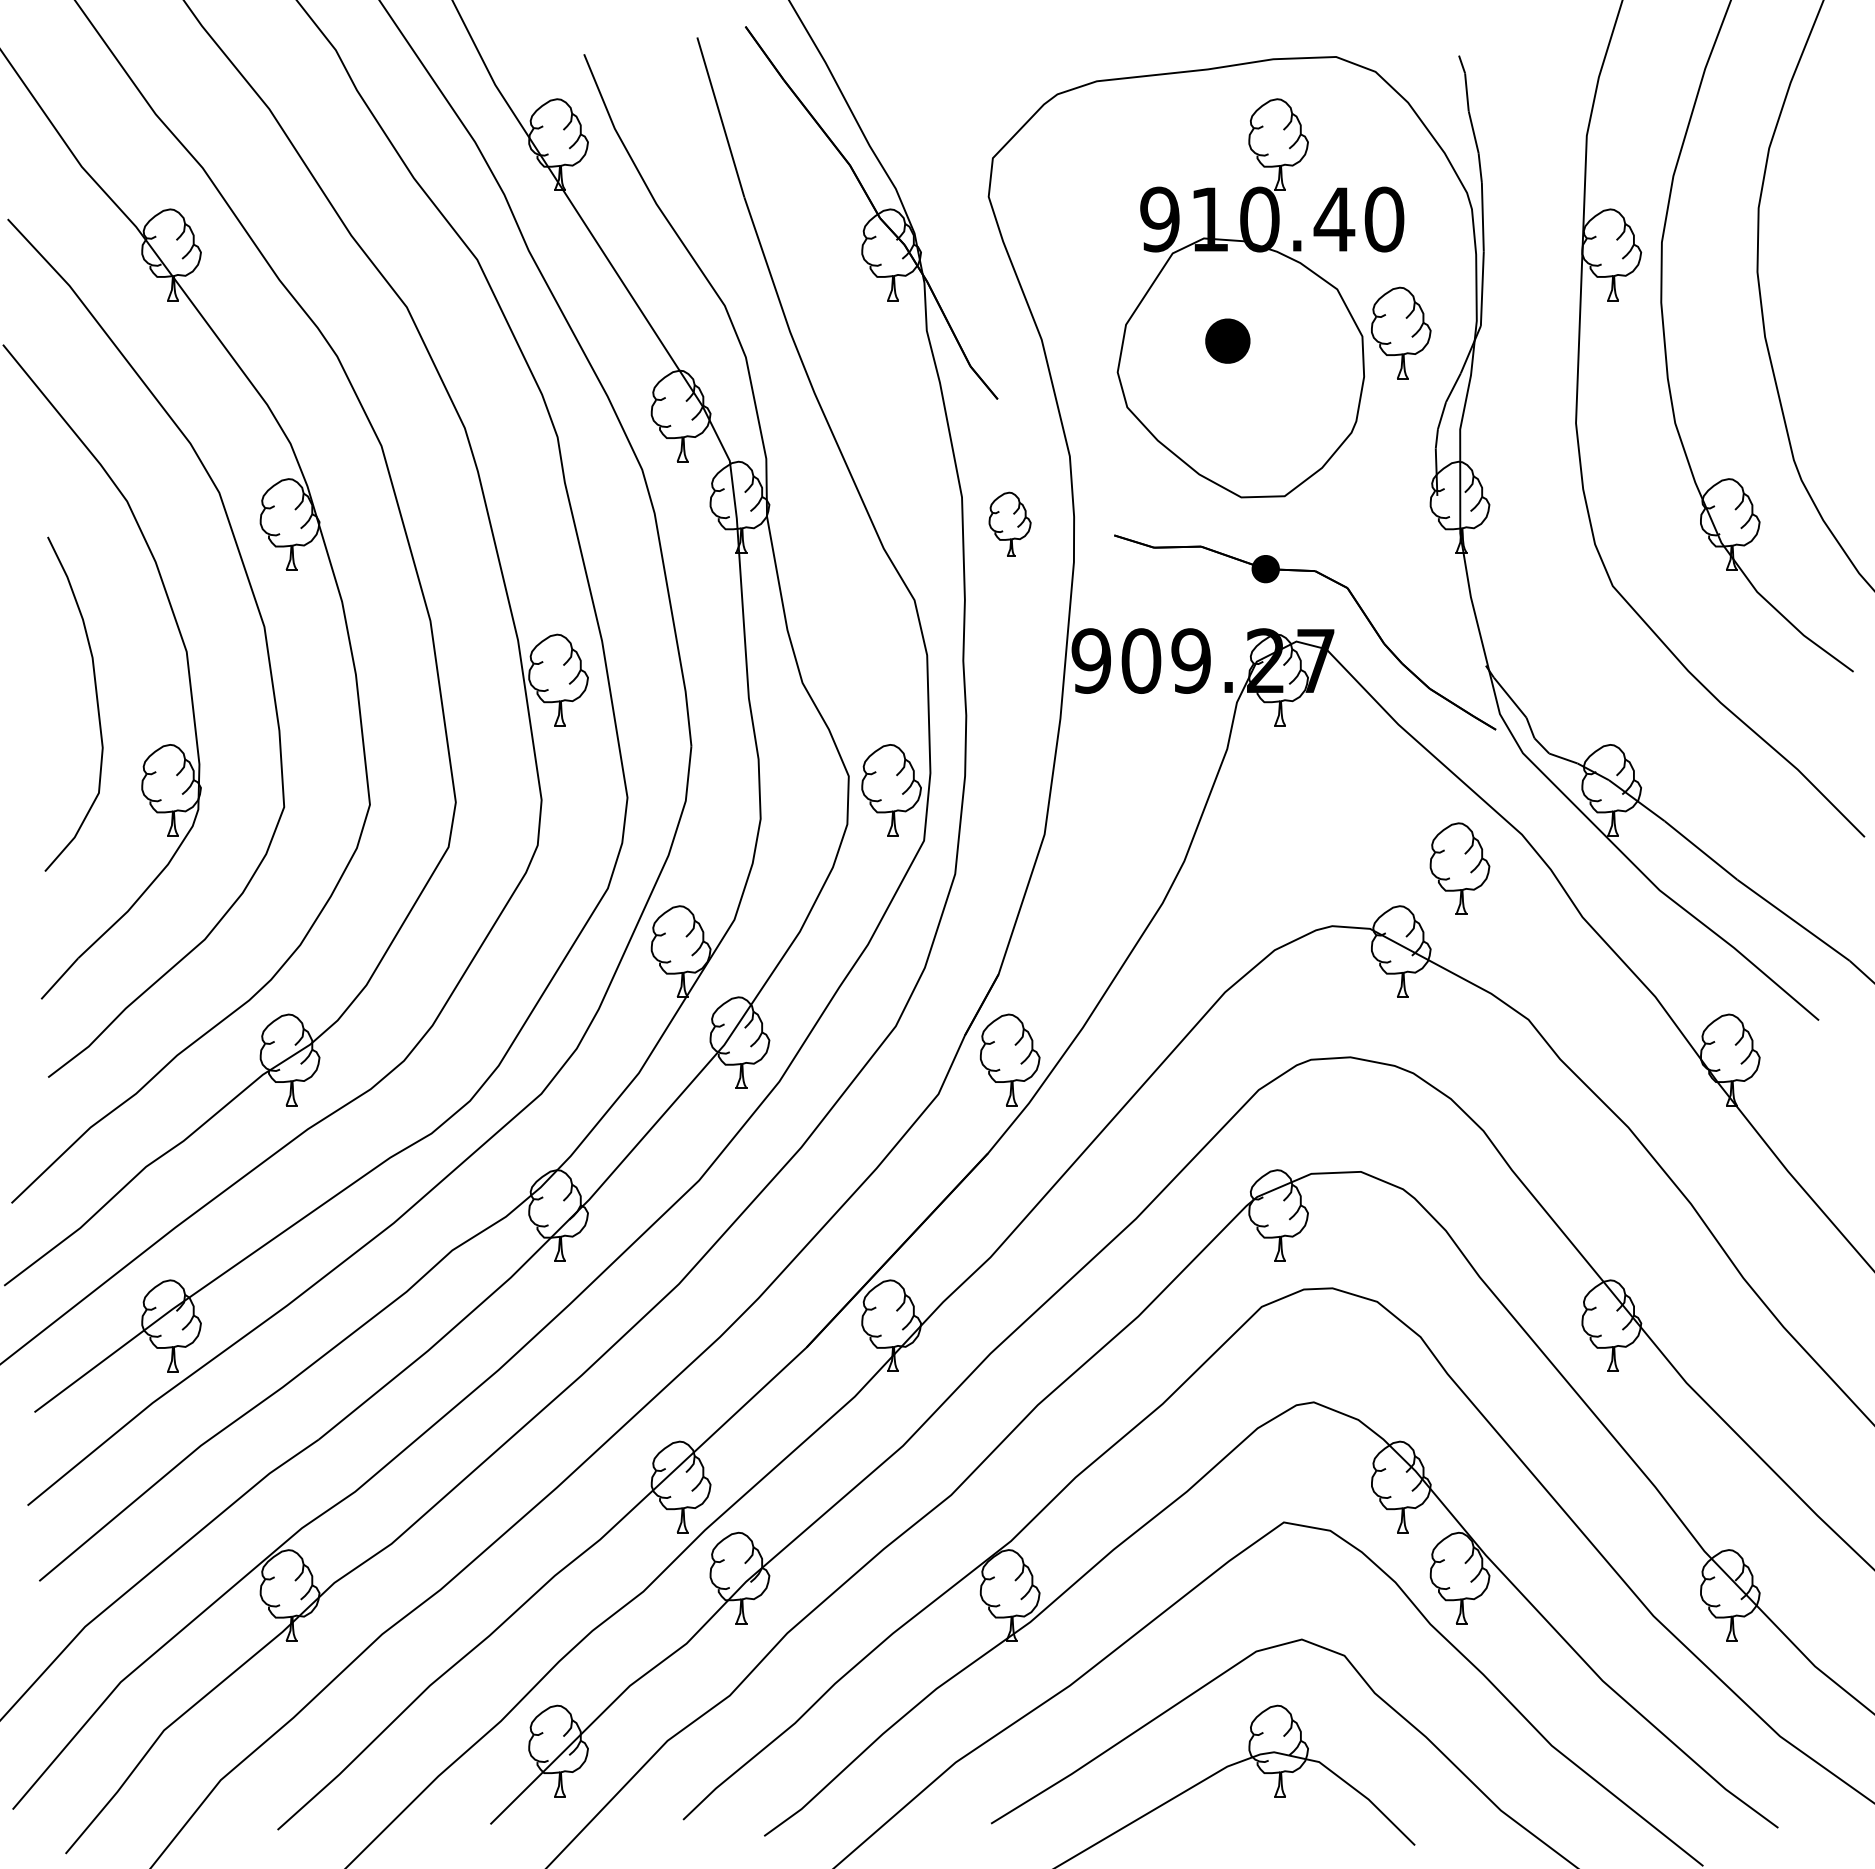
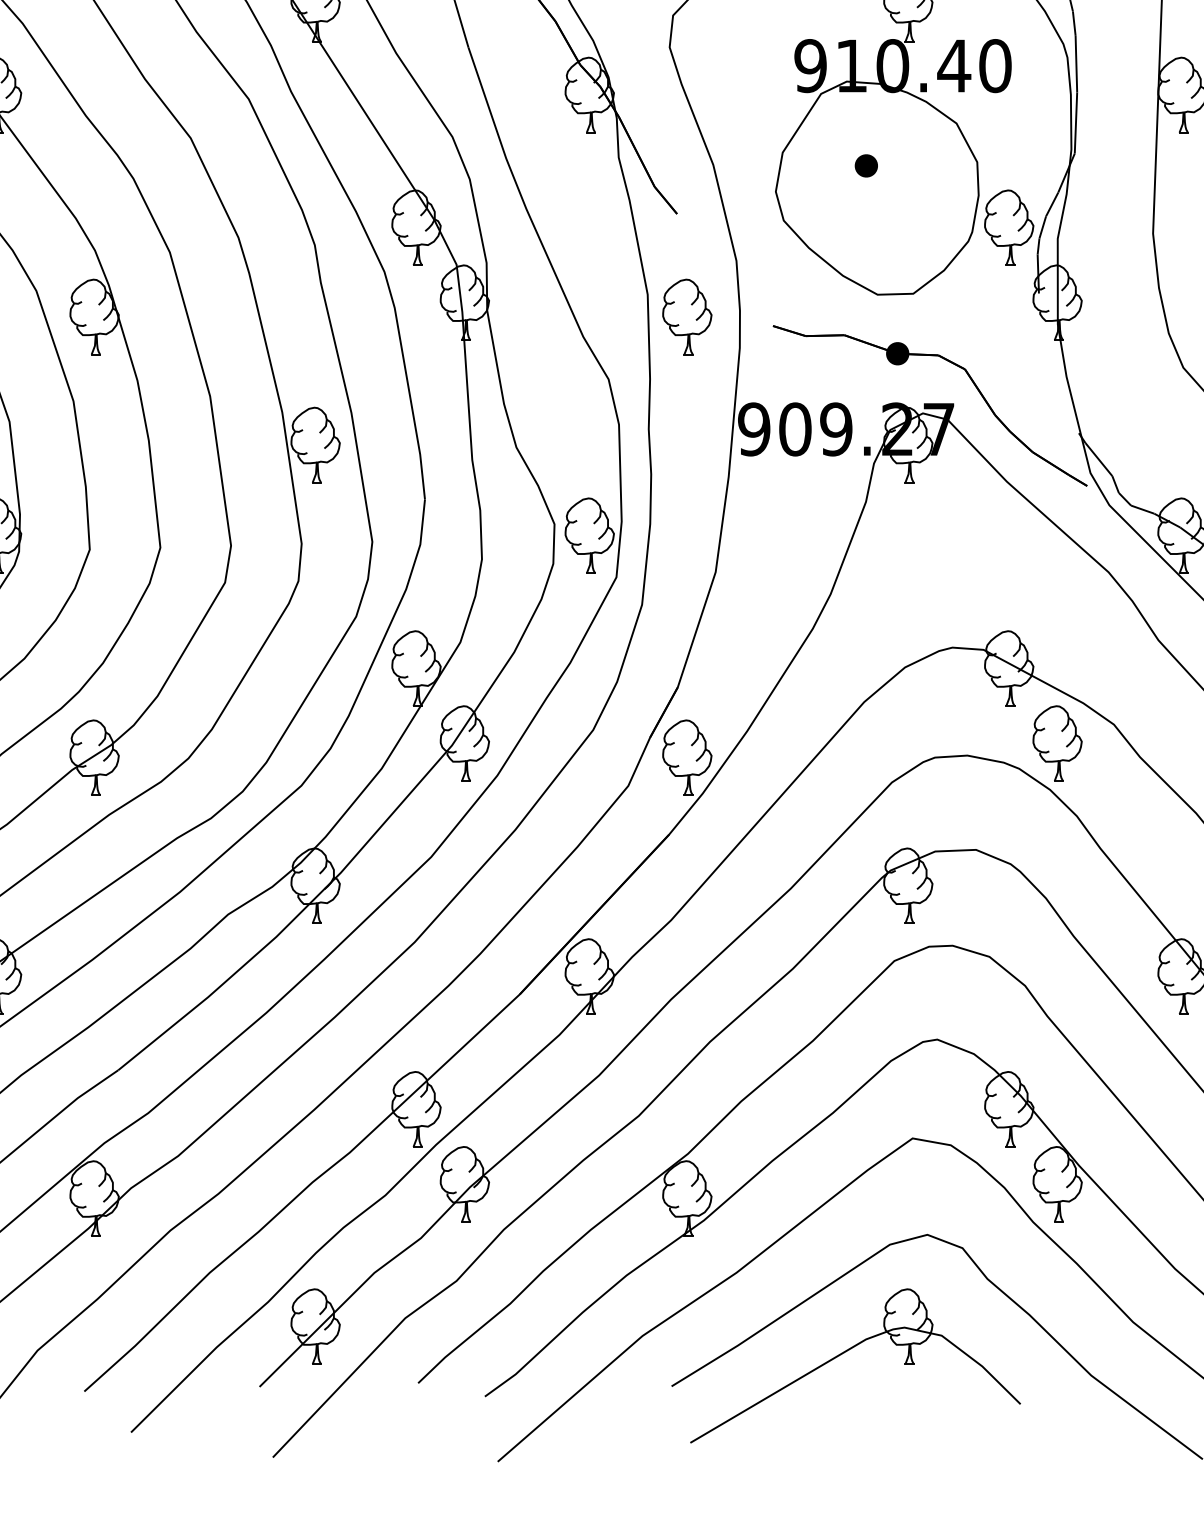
part: (1401, 332) -> (1009, 227), moved
part: (1227, 340) -> (866, 165), size x0.62
part: (1009, 524) -> (686, 317), size x1.43
part: (1459, 868) -> (1057, 743), moved

